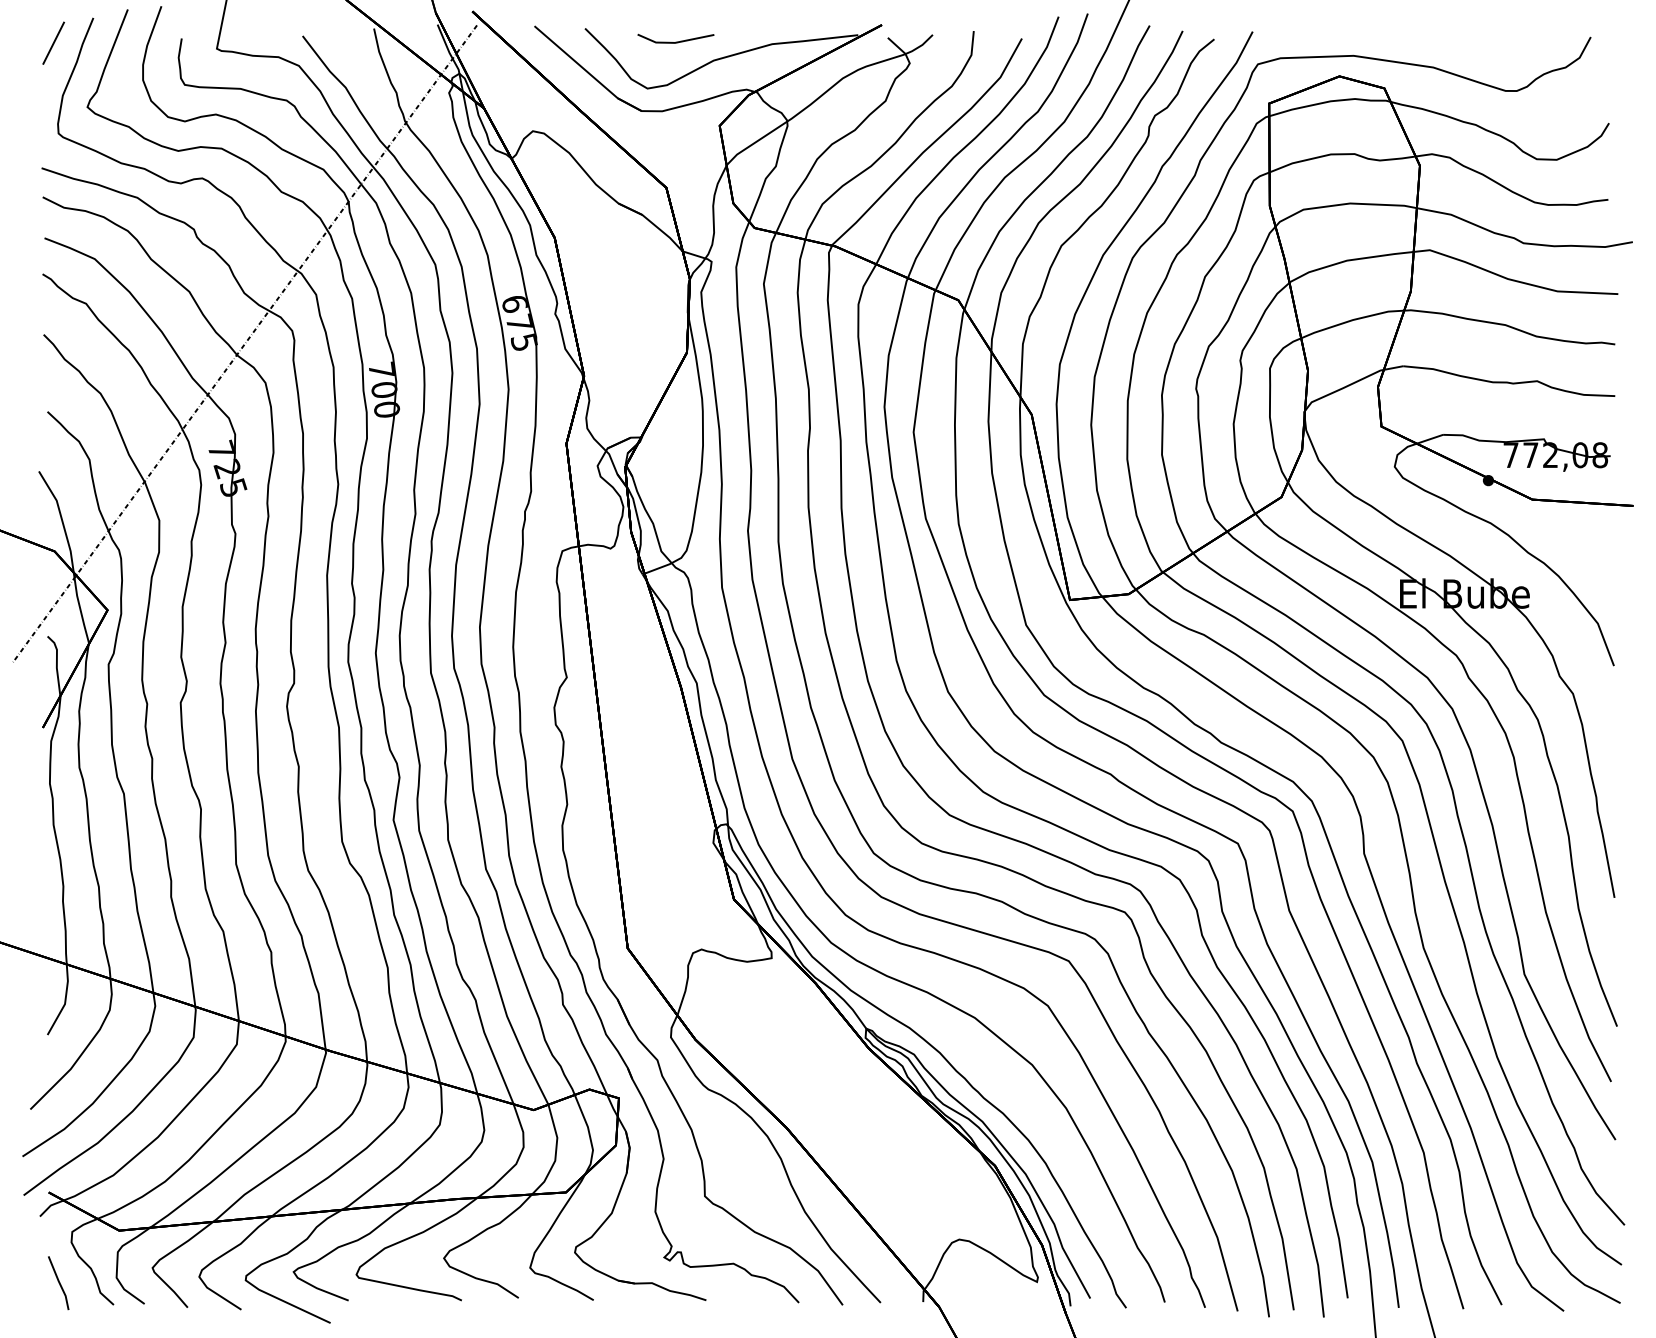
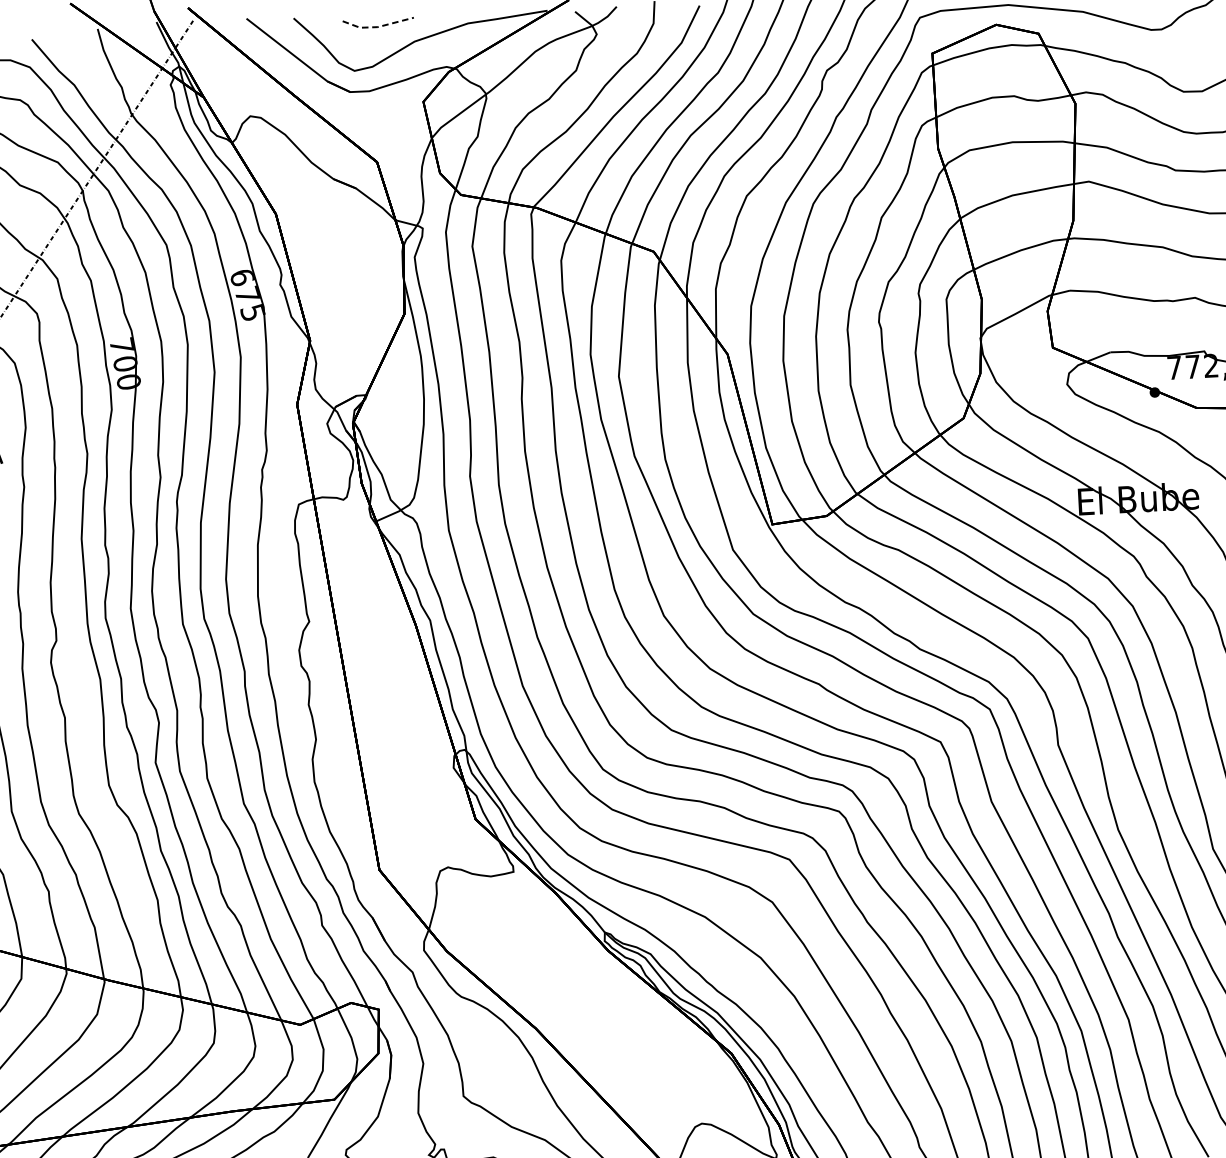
line: (675, 42) -> (378, 26), solid -> dashed

